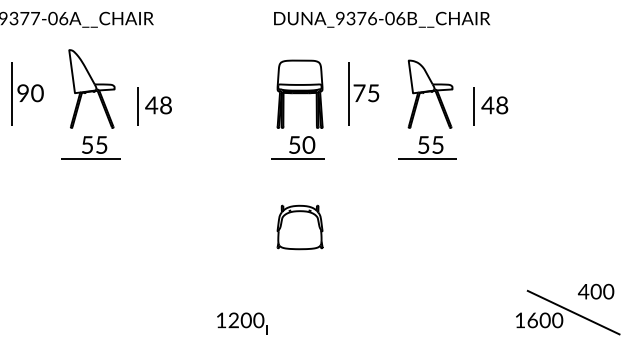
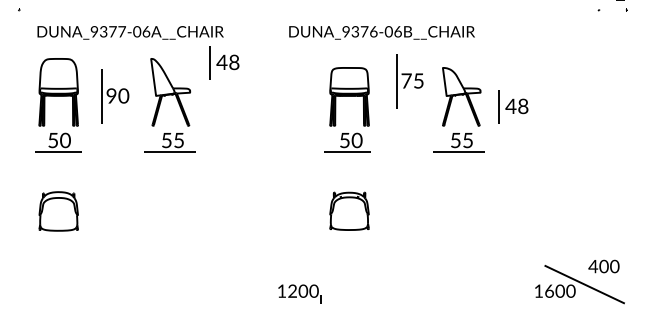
text: (381, 19) -> (381, 32), moved
part: (362, 93) -> (409, 81), moved
part: (154, 105) -> (224, 62), moved

